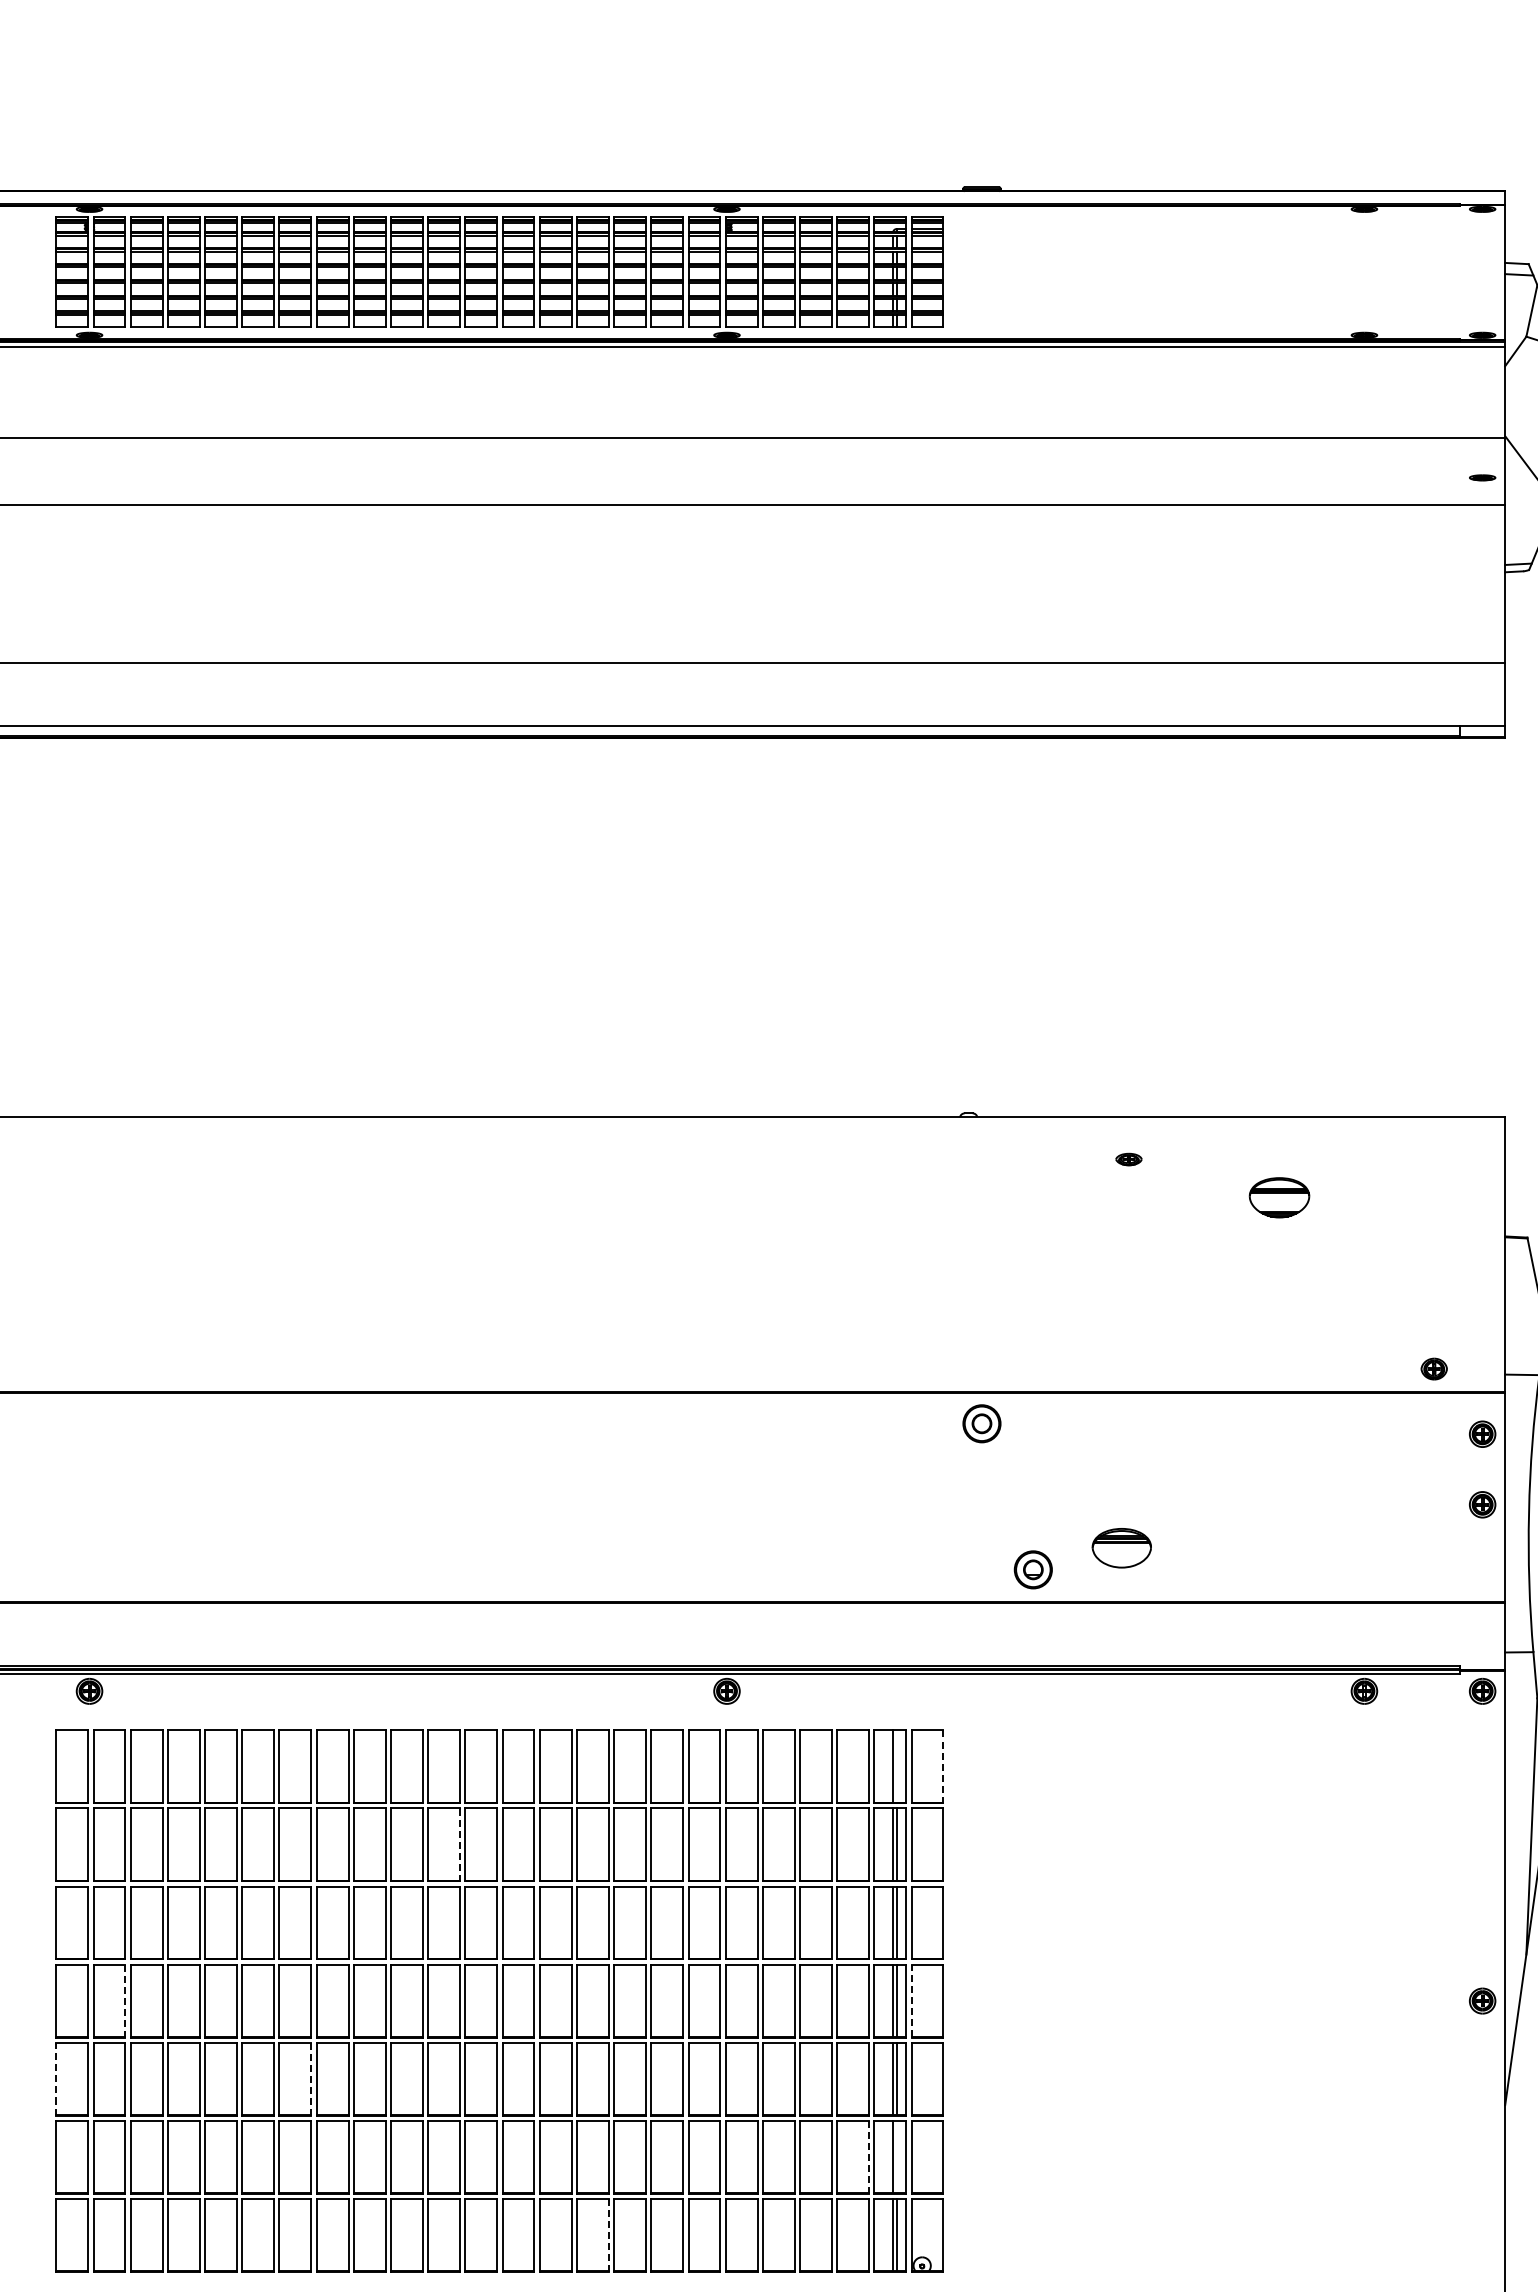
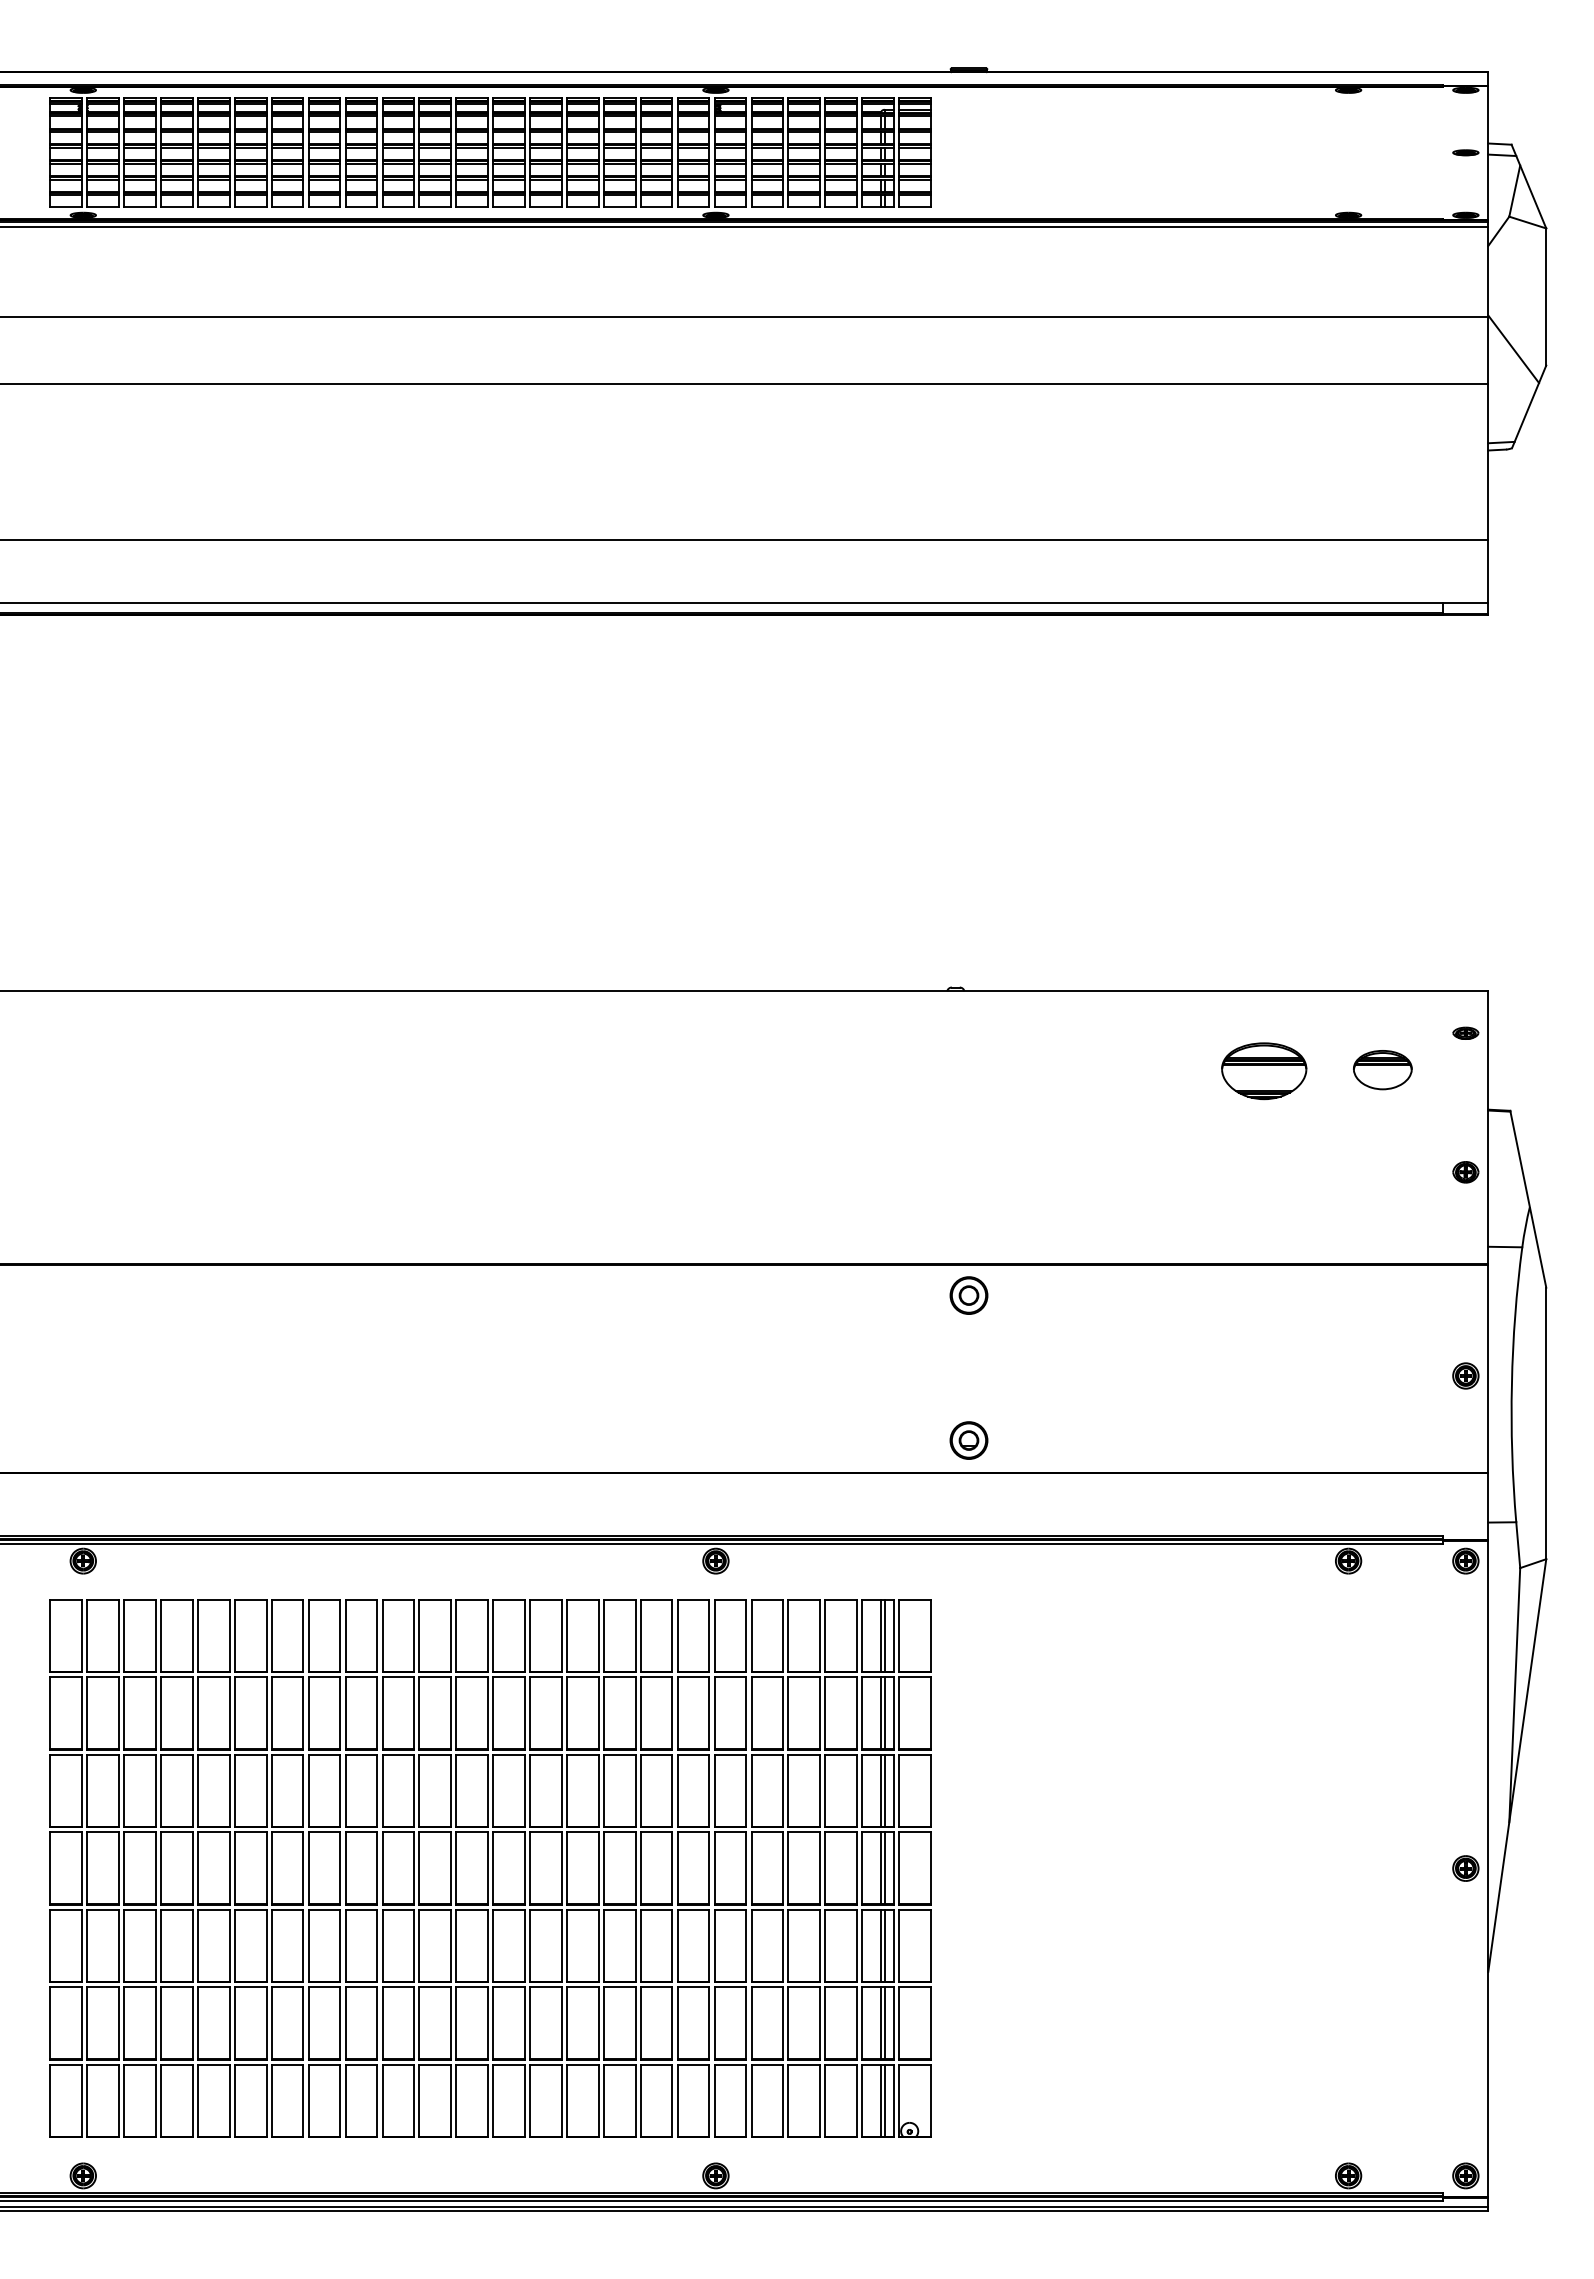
part: (1482, 477) -> (1465, 152), moved
part: (1128, 1158) -> (1465, 1032), moved
part: (1279, 1197) -> (1264, 1071), size x1.43
part: (1433, 1369) -> (1465, 1172), moved
part: (1482, 1433) -> (1465, 1305), removed
part: (1121, 1548) -> (1382, 1070), moved
part: (1032, 1569) -> (968, 1440), moved
line: (896, 1766) -> (884, 1635), added
line: (943, 1767) -> (930, 1636), dashed -> solid
line: (460, 1845) -> (451, 1714), dashed -> solid
line: (911, 2001) -> (899, 1868), dashed -> solid
line: (125, 2002) -> (118, 1869), dashed -> solid
line: (56, 2078) -> (50, 1945), dashed -> solid
line: (311, 2079) -> (303, 1946), dashed -> solid
line: (896, 2157) -> (884, 2023), added
line: (868, 2158) -> (856, 2024), dashed -> solid
line: (608, 2235) -> (598, 2101), dashed -> solid

